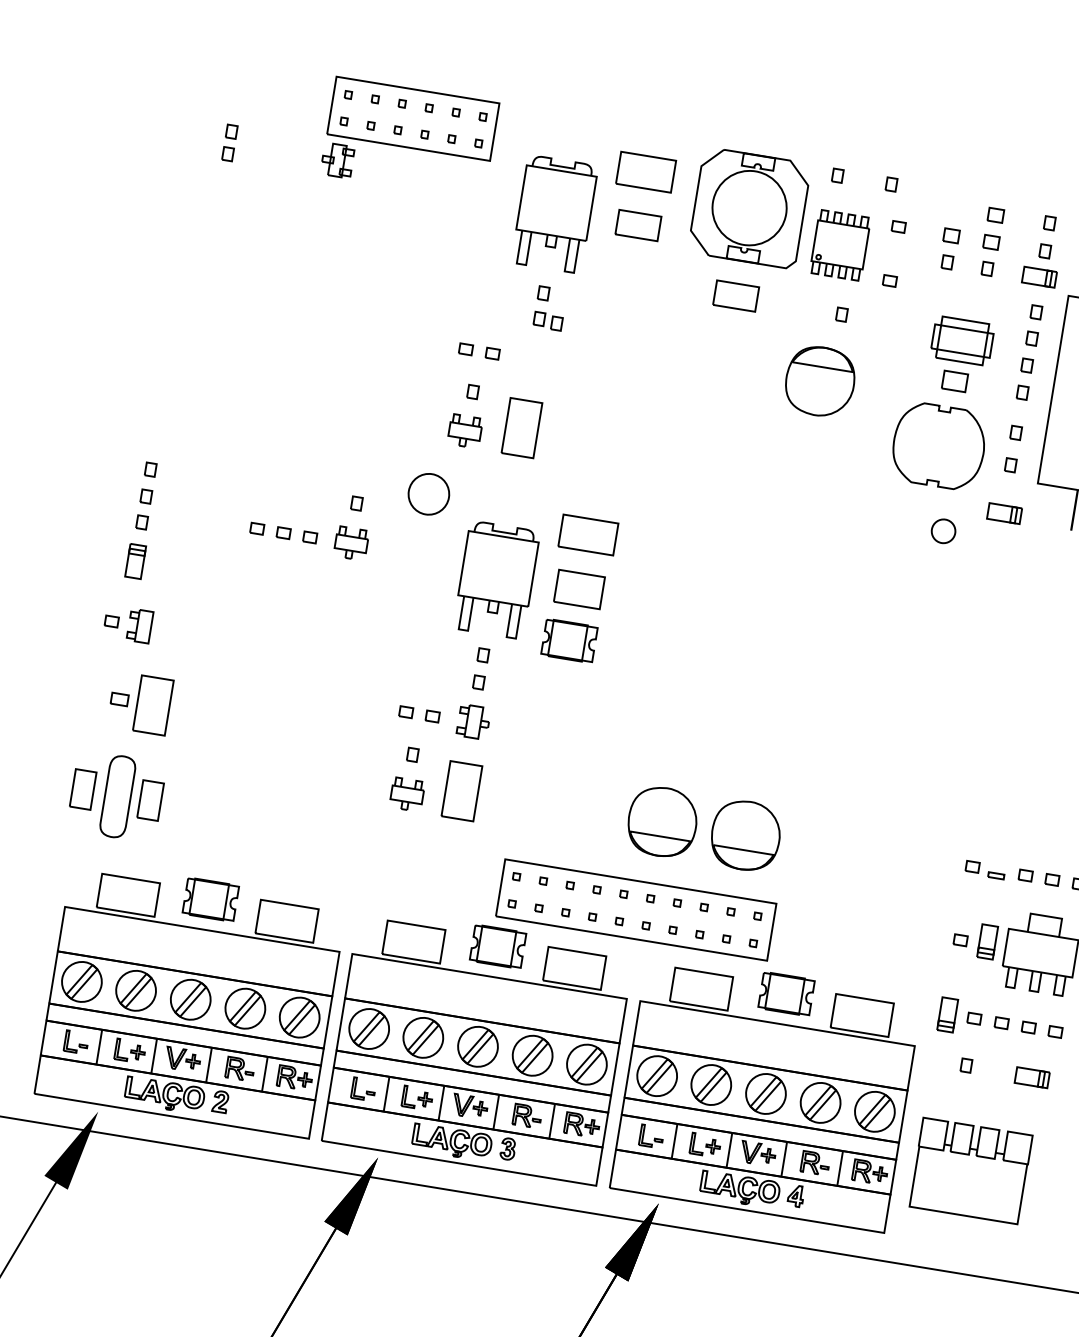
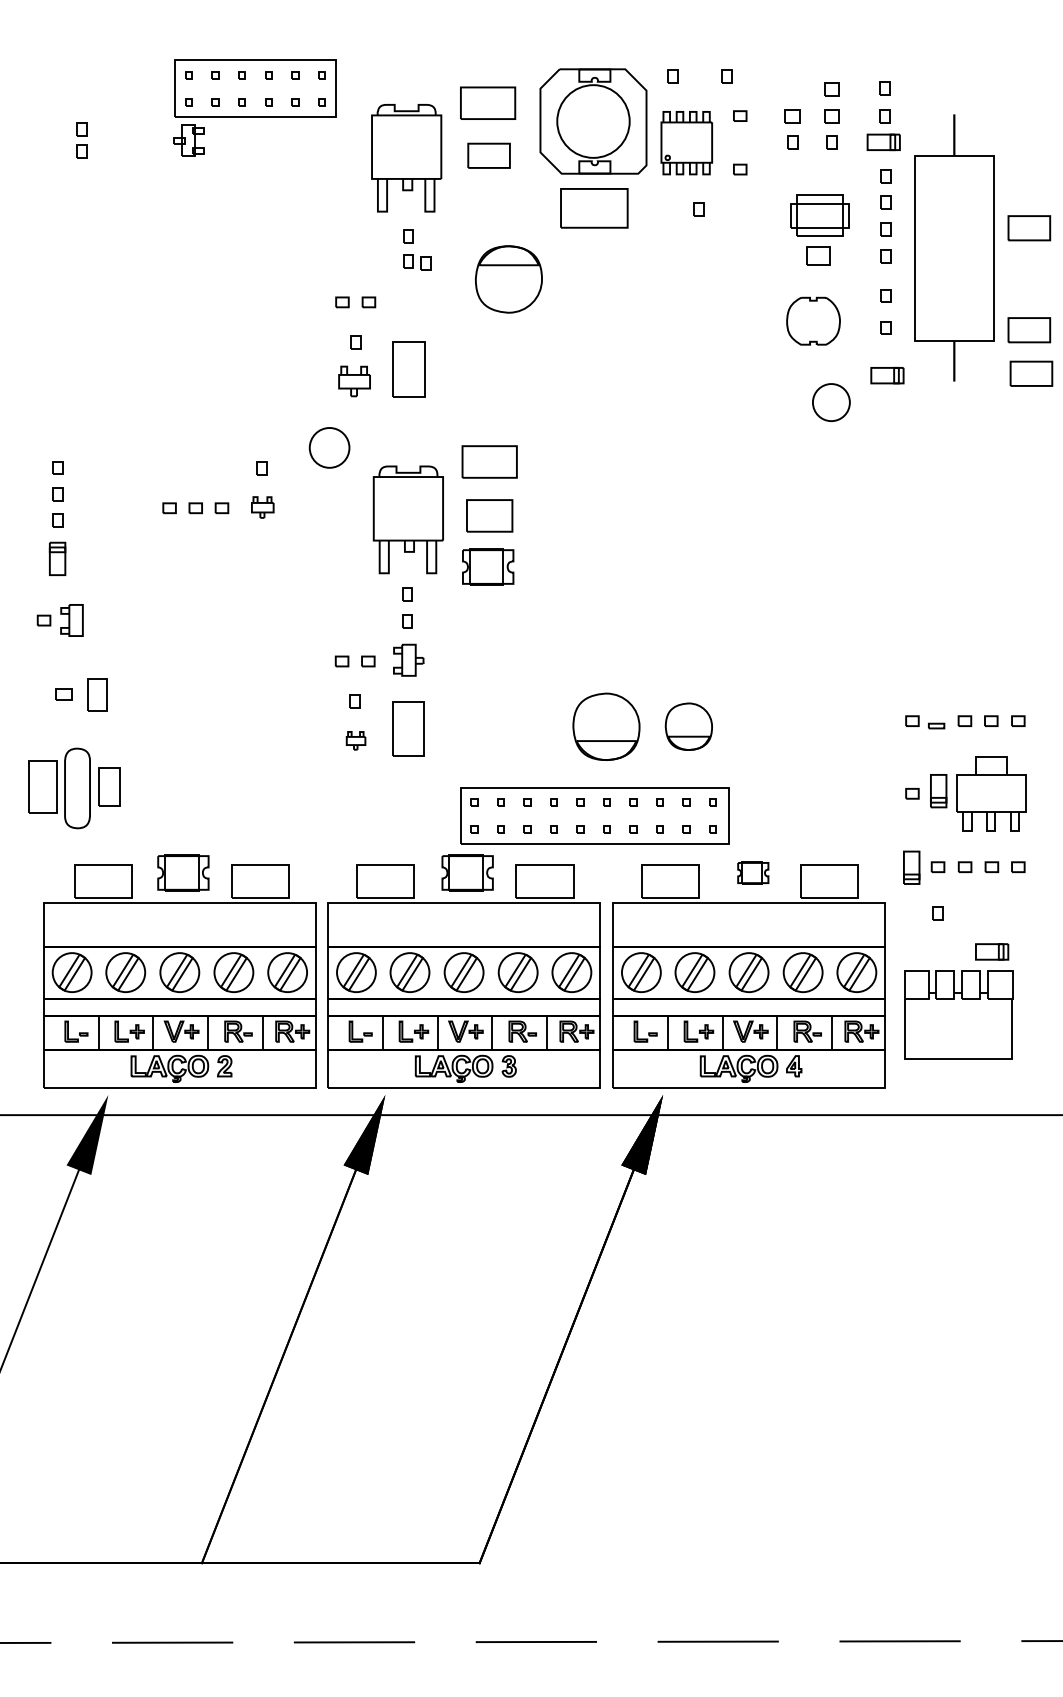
part: (736, 296) -> (594, 208), size x1.6
part: (819, 381) -> (508, 279), moved
part: (938, 446) -> (813, 321), size x0.6
part: (943, 530) -> (831, 401), size x1.6
part: (351, 543) -> (262, 507), size x0.7
part: (153, 705) -> (97, 694), size x0.6
part: (82, 788) -> (42, 786), size x1.4
part: (406, 794) -> (355, 740), size x0.6
part: (745, 835) -> (688, 726), size x0.7
part: (787, 993) -> (753, 872), size x0.6
part: (1032, 1077) -> (992, 951), moved

